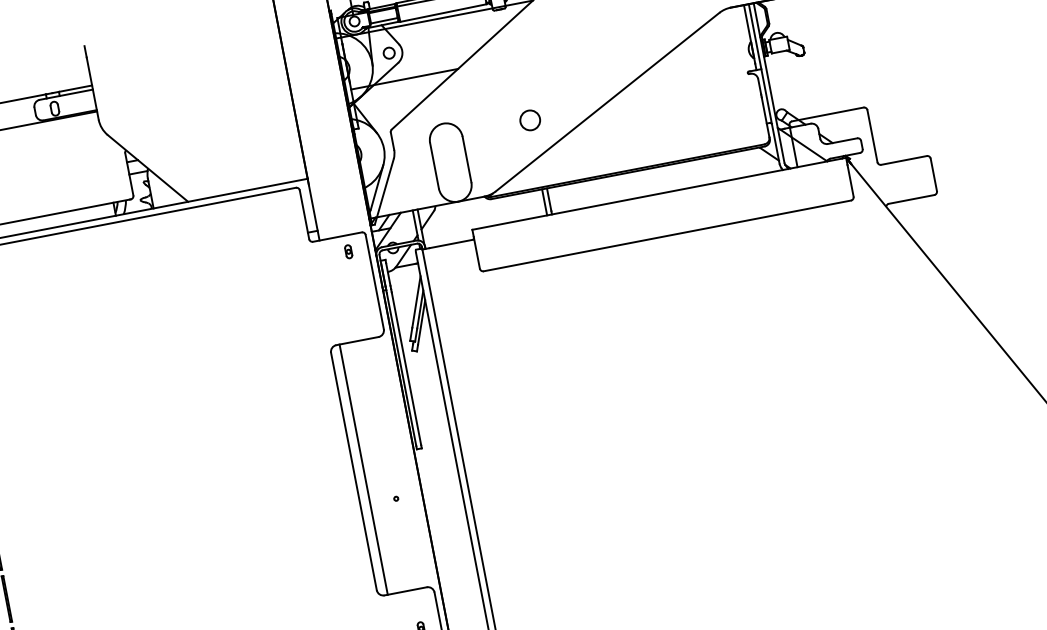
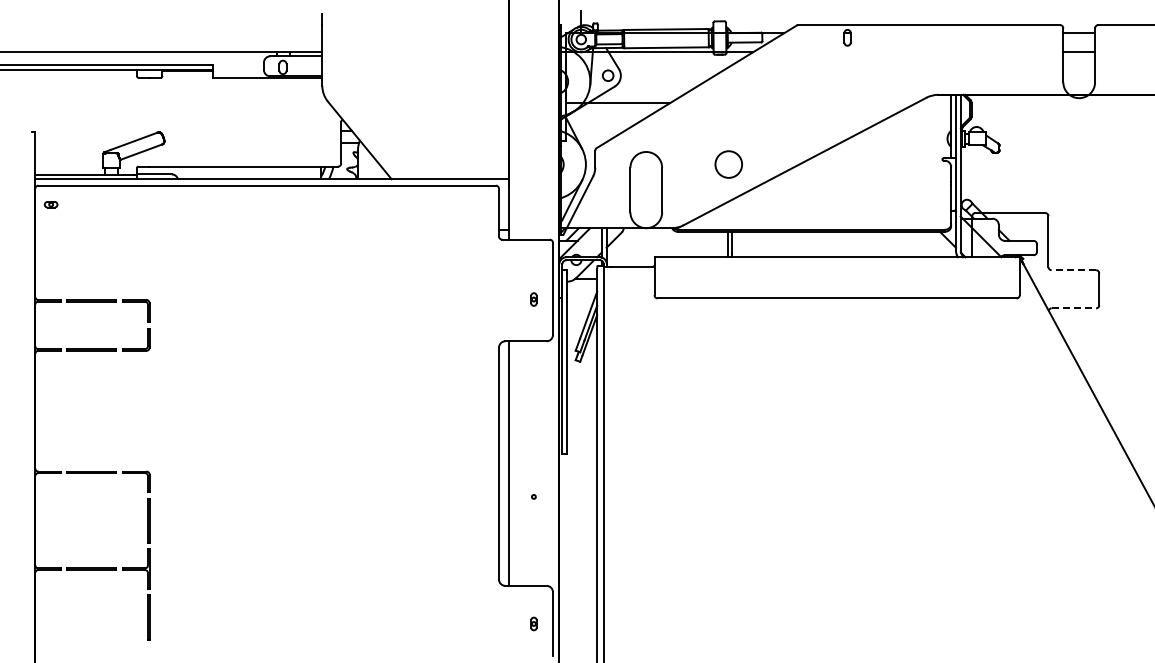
circle: (529, 120) -> (728, 164), size x1.4
line: (903, 160) -> (1073, 270), solid -> dashed
line: (912, 199) -> (1074, 308), solid -> dashed
part: (348, 251) -> (533, 299), moved

